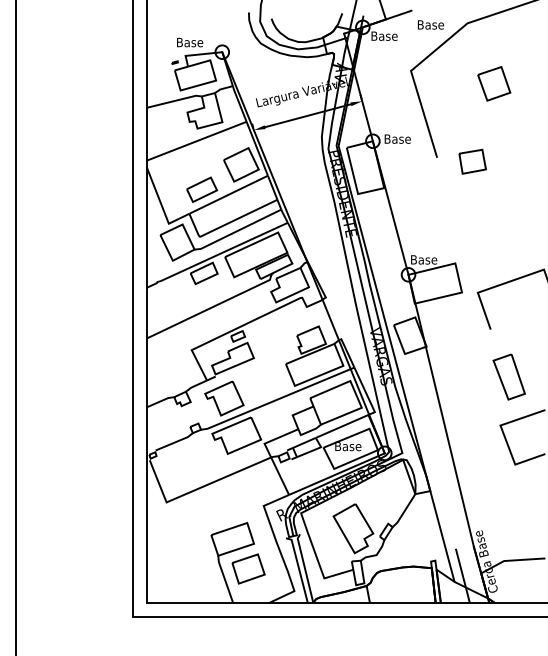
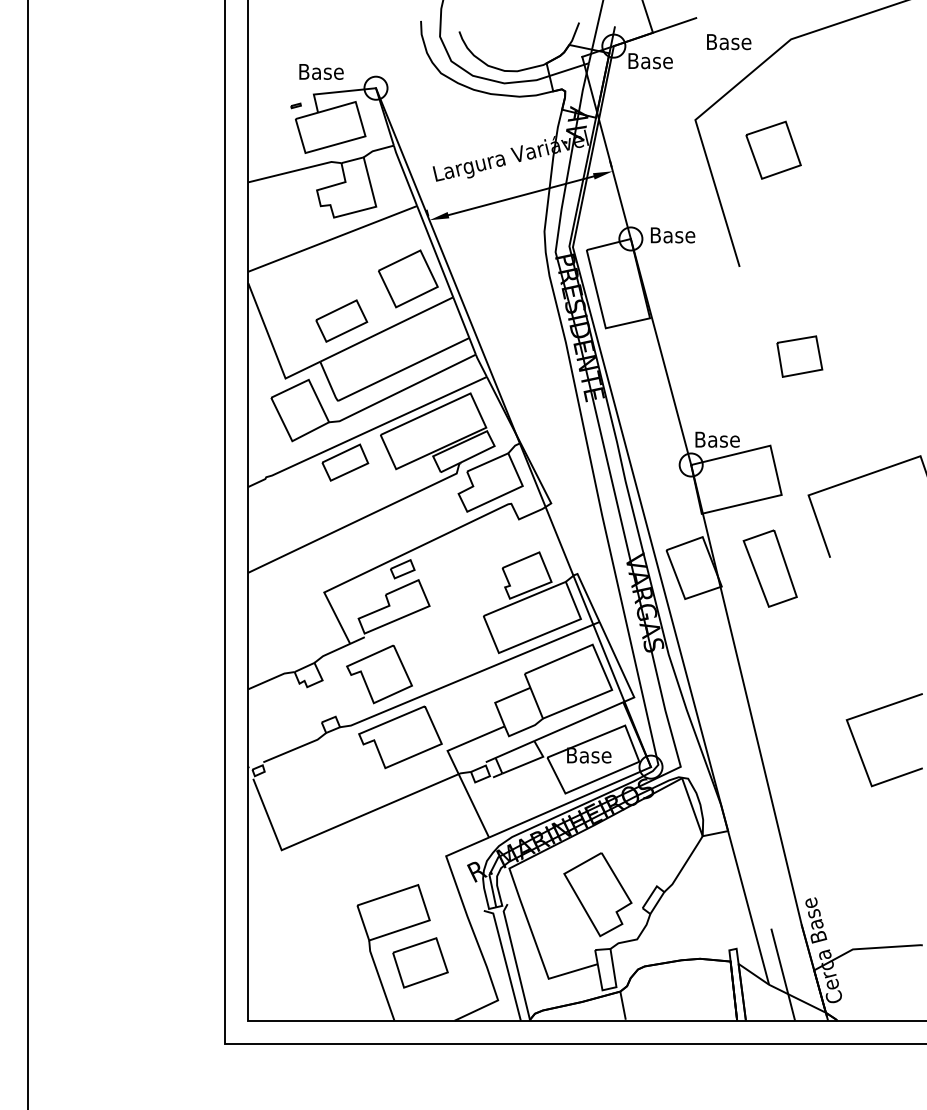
part: (494, 83) -> (774, 149), moved
part: (472, 161) -> (799, 356), moved
part: (508, 376) -> (768, 567), moved

